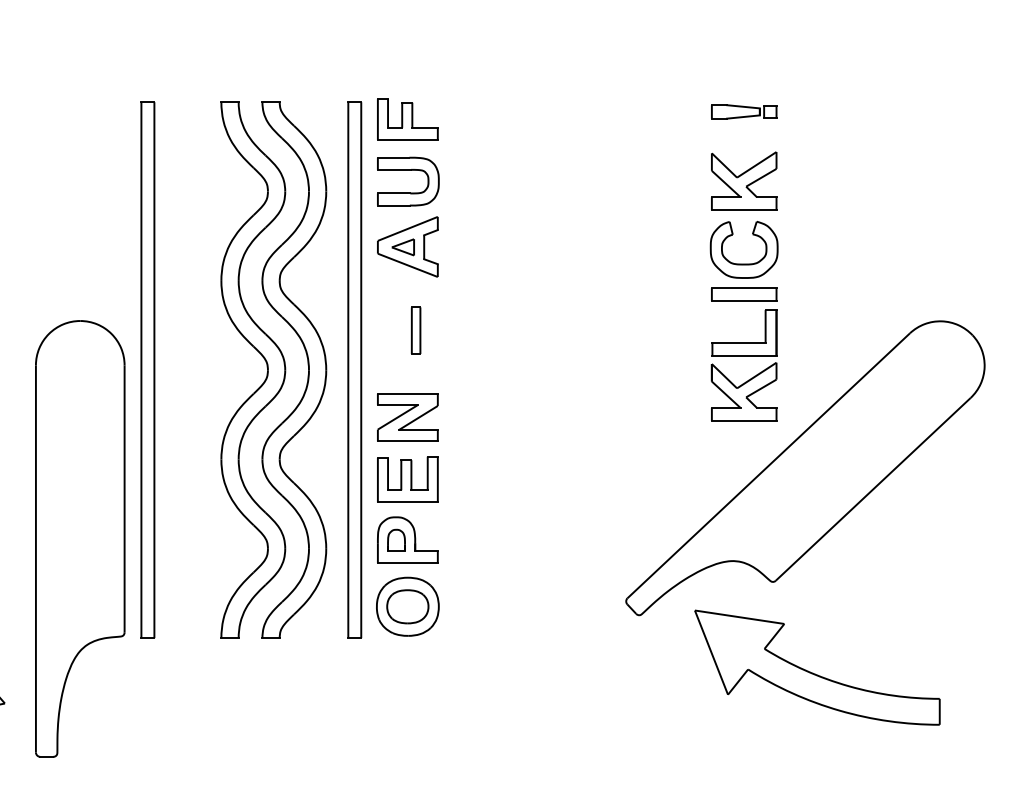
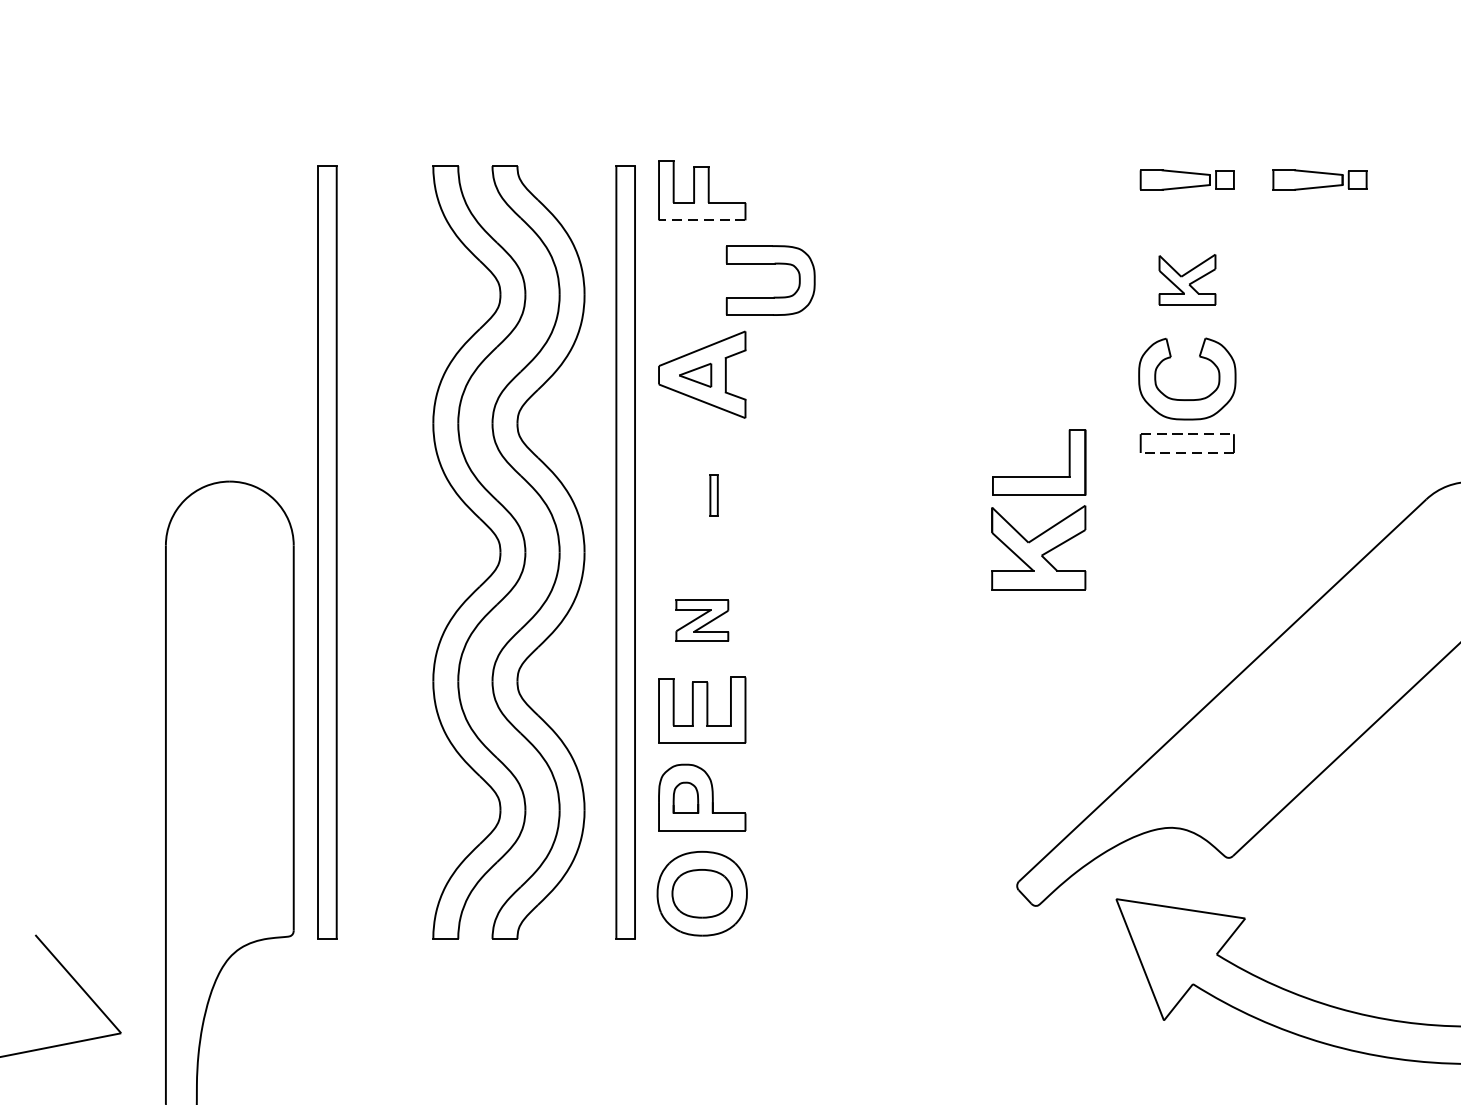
part: (836, 111) -> (1320, 179), added
line: (407, 139) -> (701, 219), solid -> dashed
part: (408, 170) -> (770, 264), moved
part: (744, 180) -> (1187, 278), size x0.6
line: (744, 288) -> (1187, 434), solid -> dashed
line: (743, 301) -> (1186, 453), solid -> dashed
part: (415, 330) -> (713, 495), size x0.6
part: (743, 356) -> (1037, 496), moved
part: (407, 417) -> (701, 620), size x0.6

